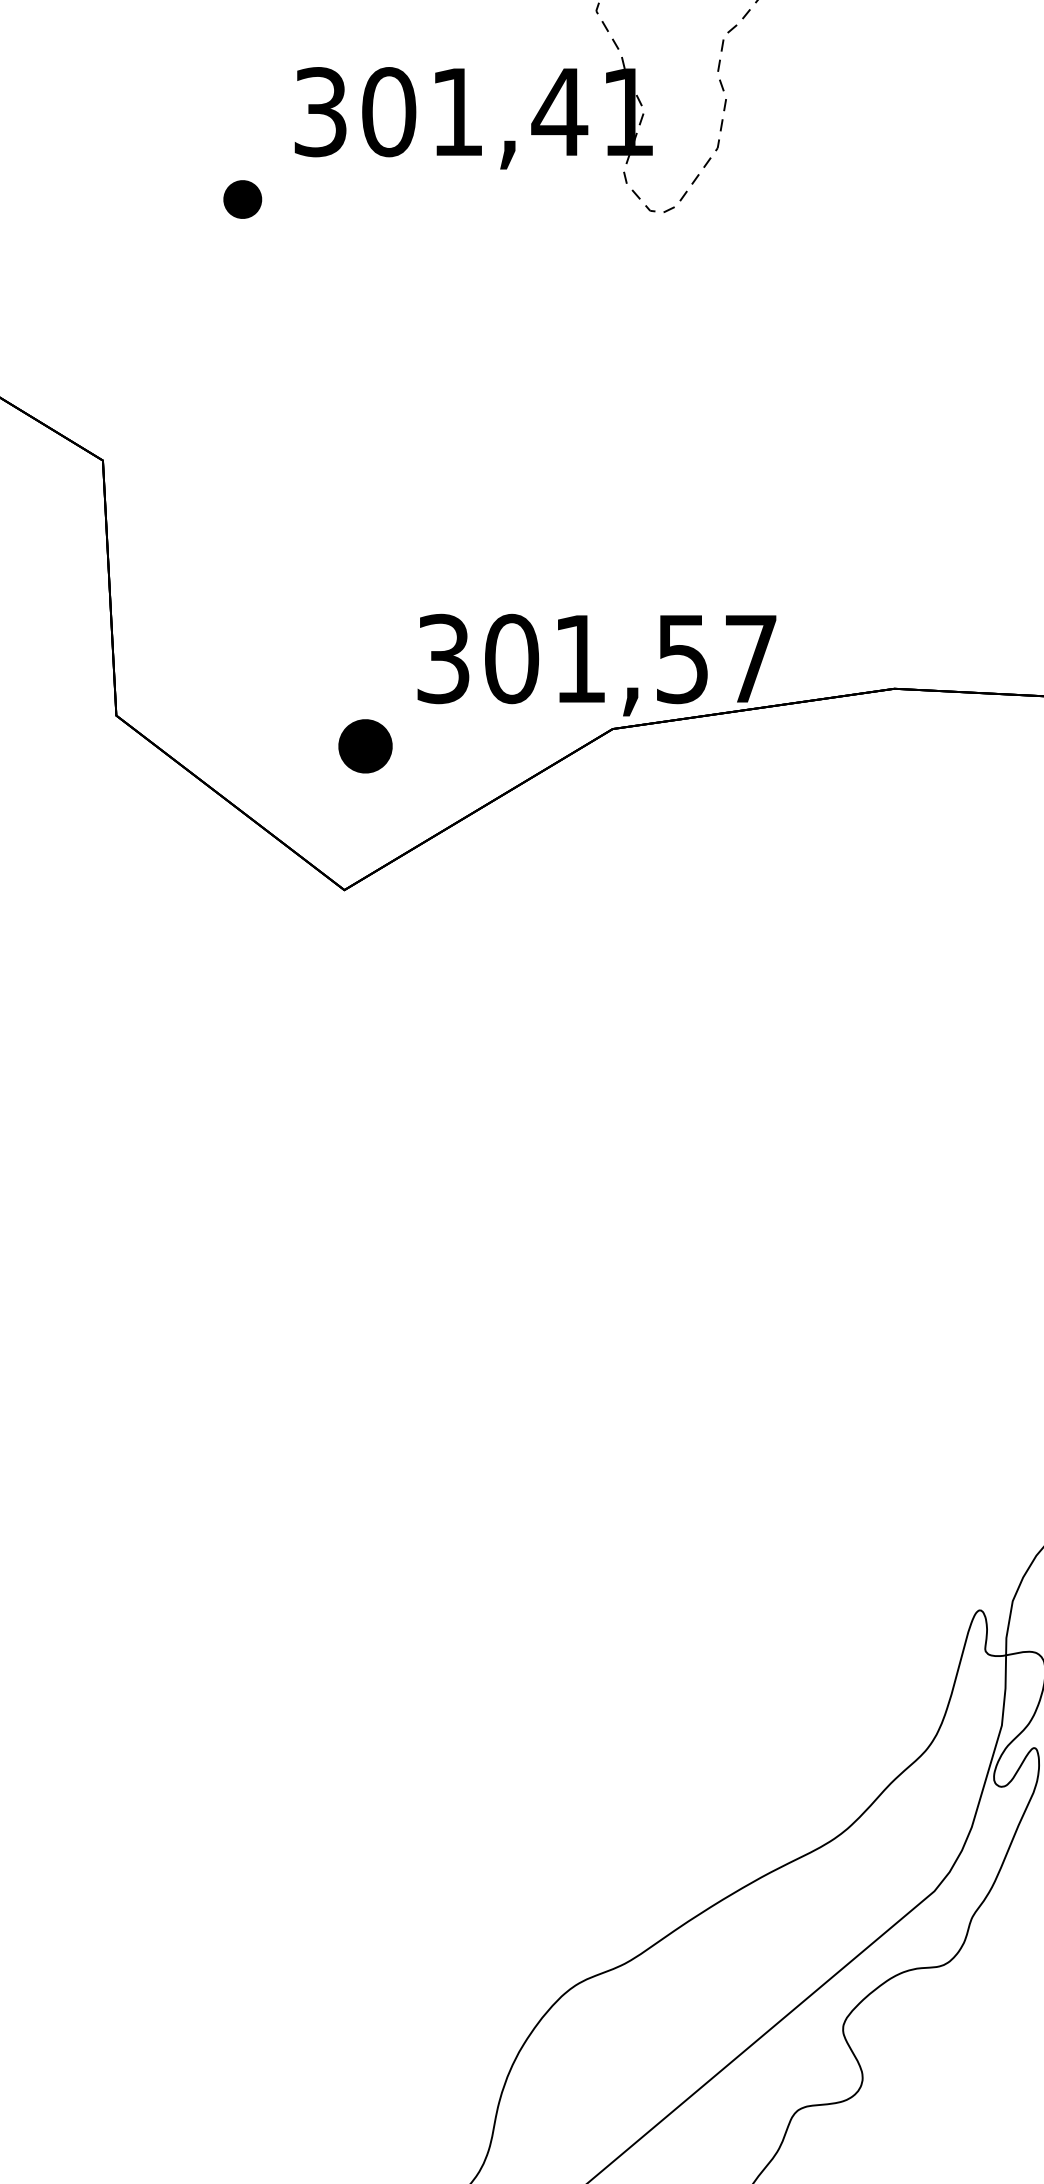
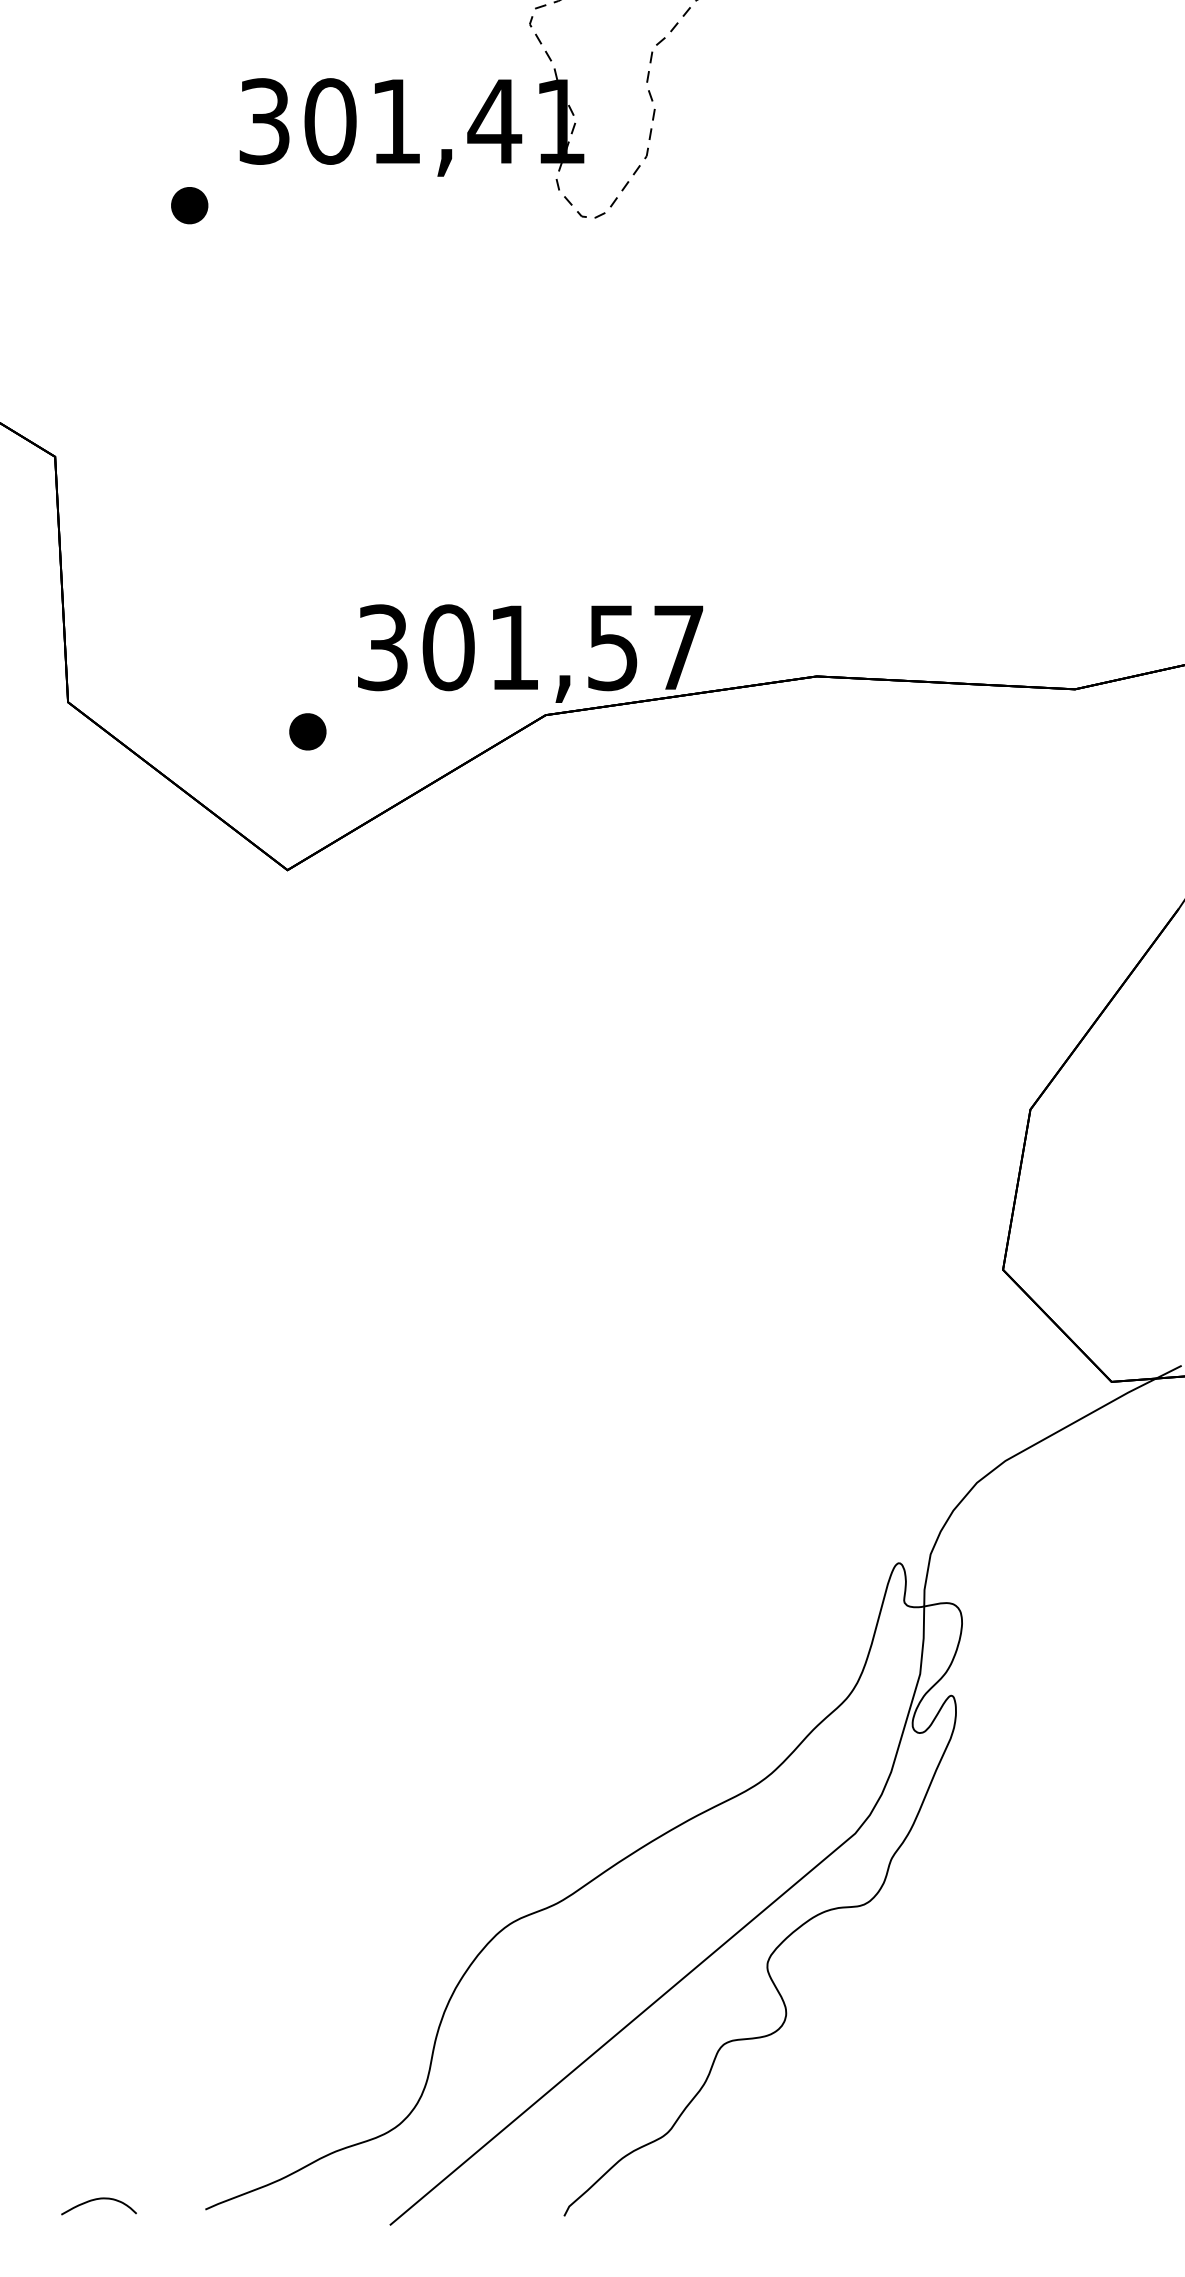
part: (365, 746) -> (307, 731), size x0.71

